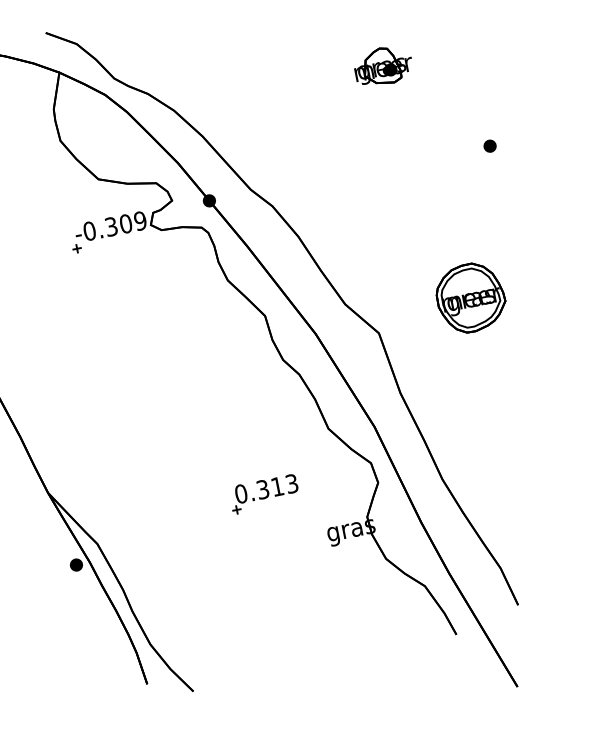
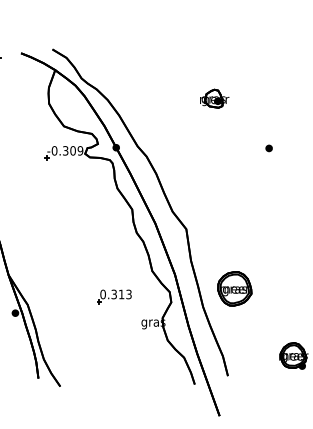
part: (488, 146) -> (268, 148), moved
part: (470, 297) -> (234, 288), moved

